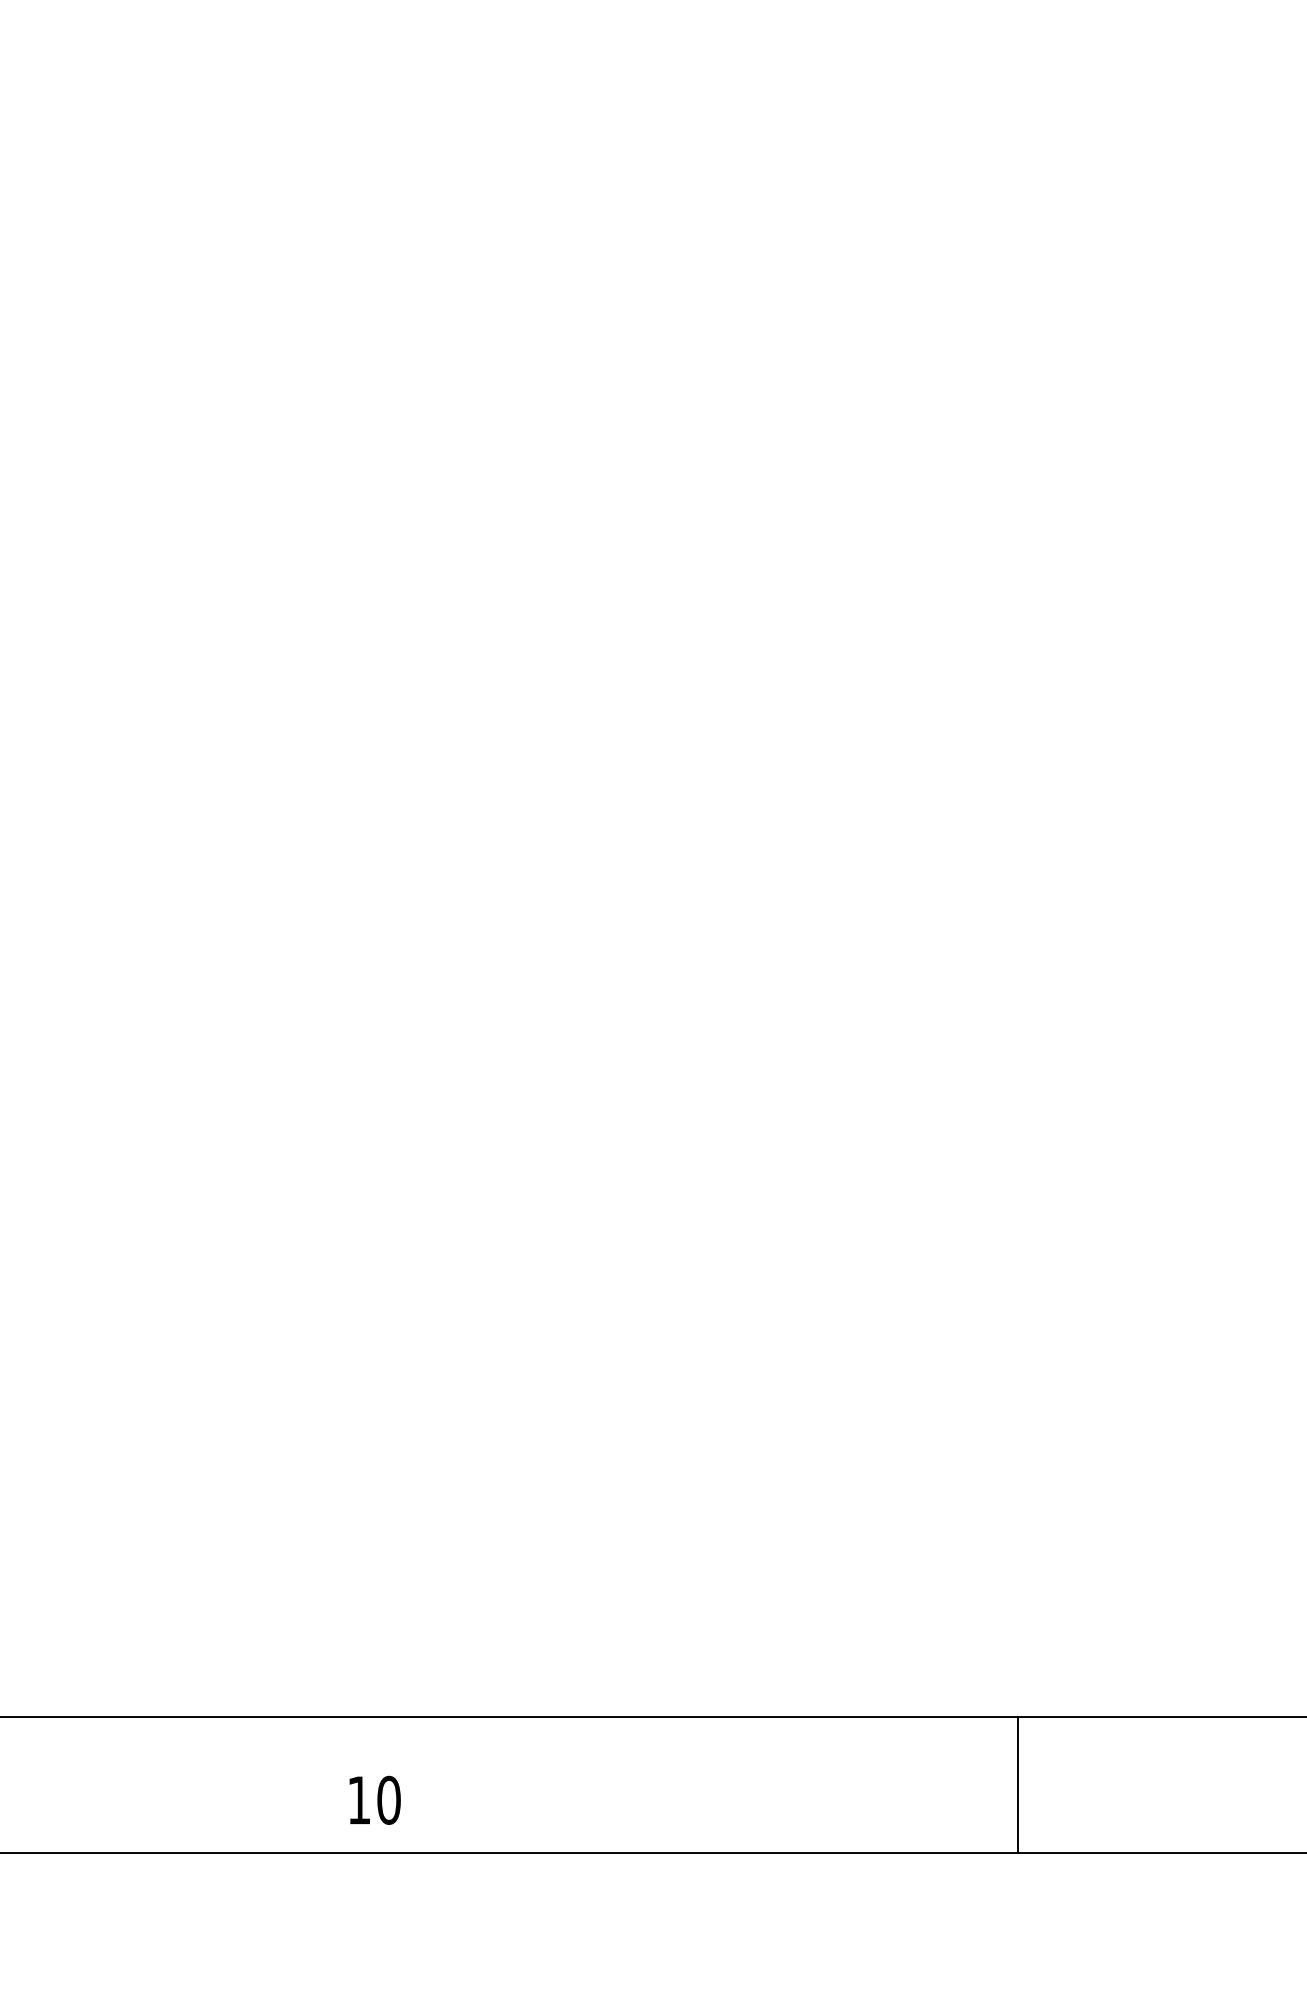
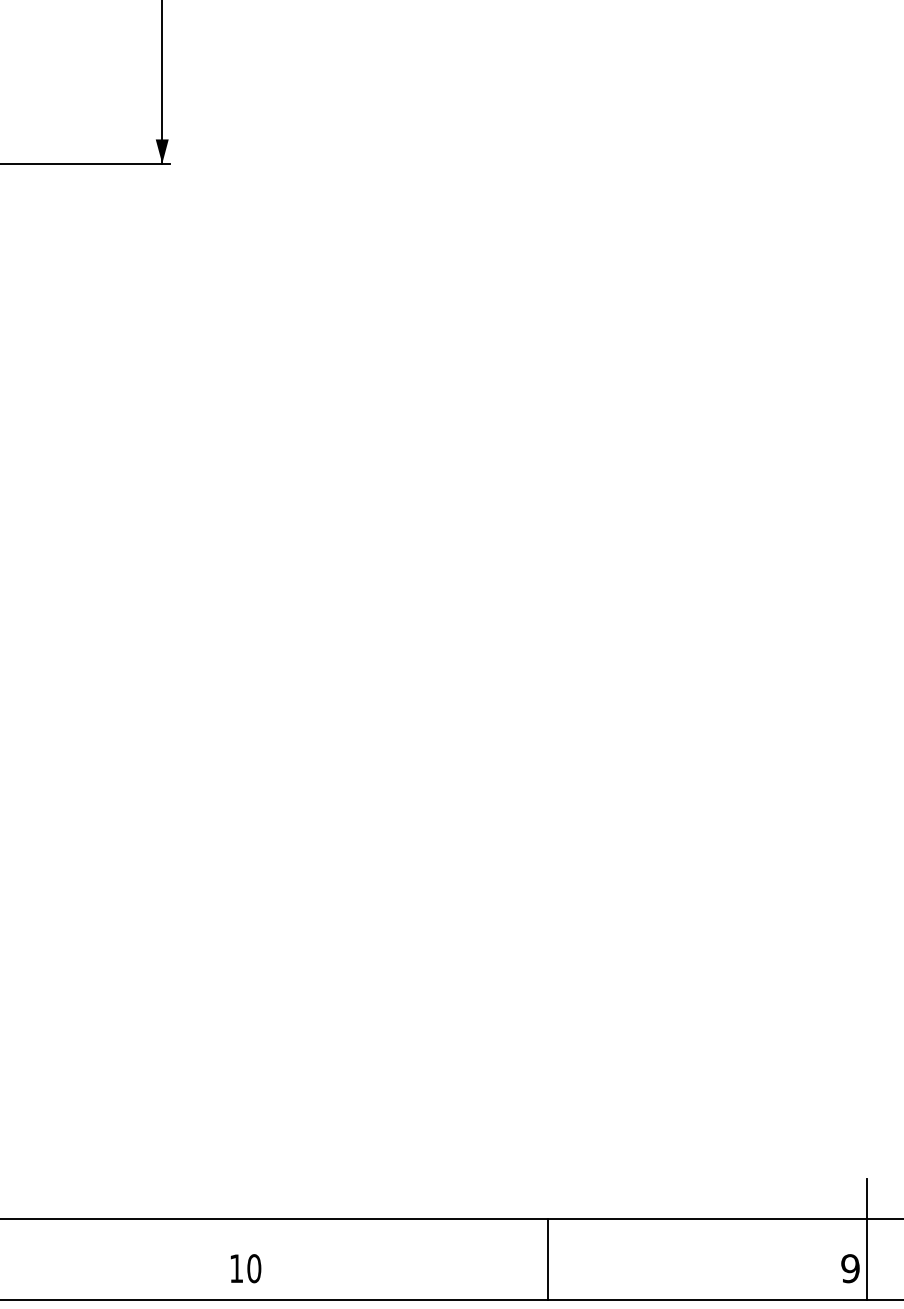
line: (1017, 1784) -> (548, 1259), moved
text: (374, 1800) -> (245, 1268), moved

